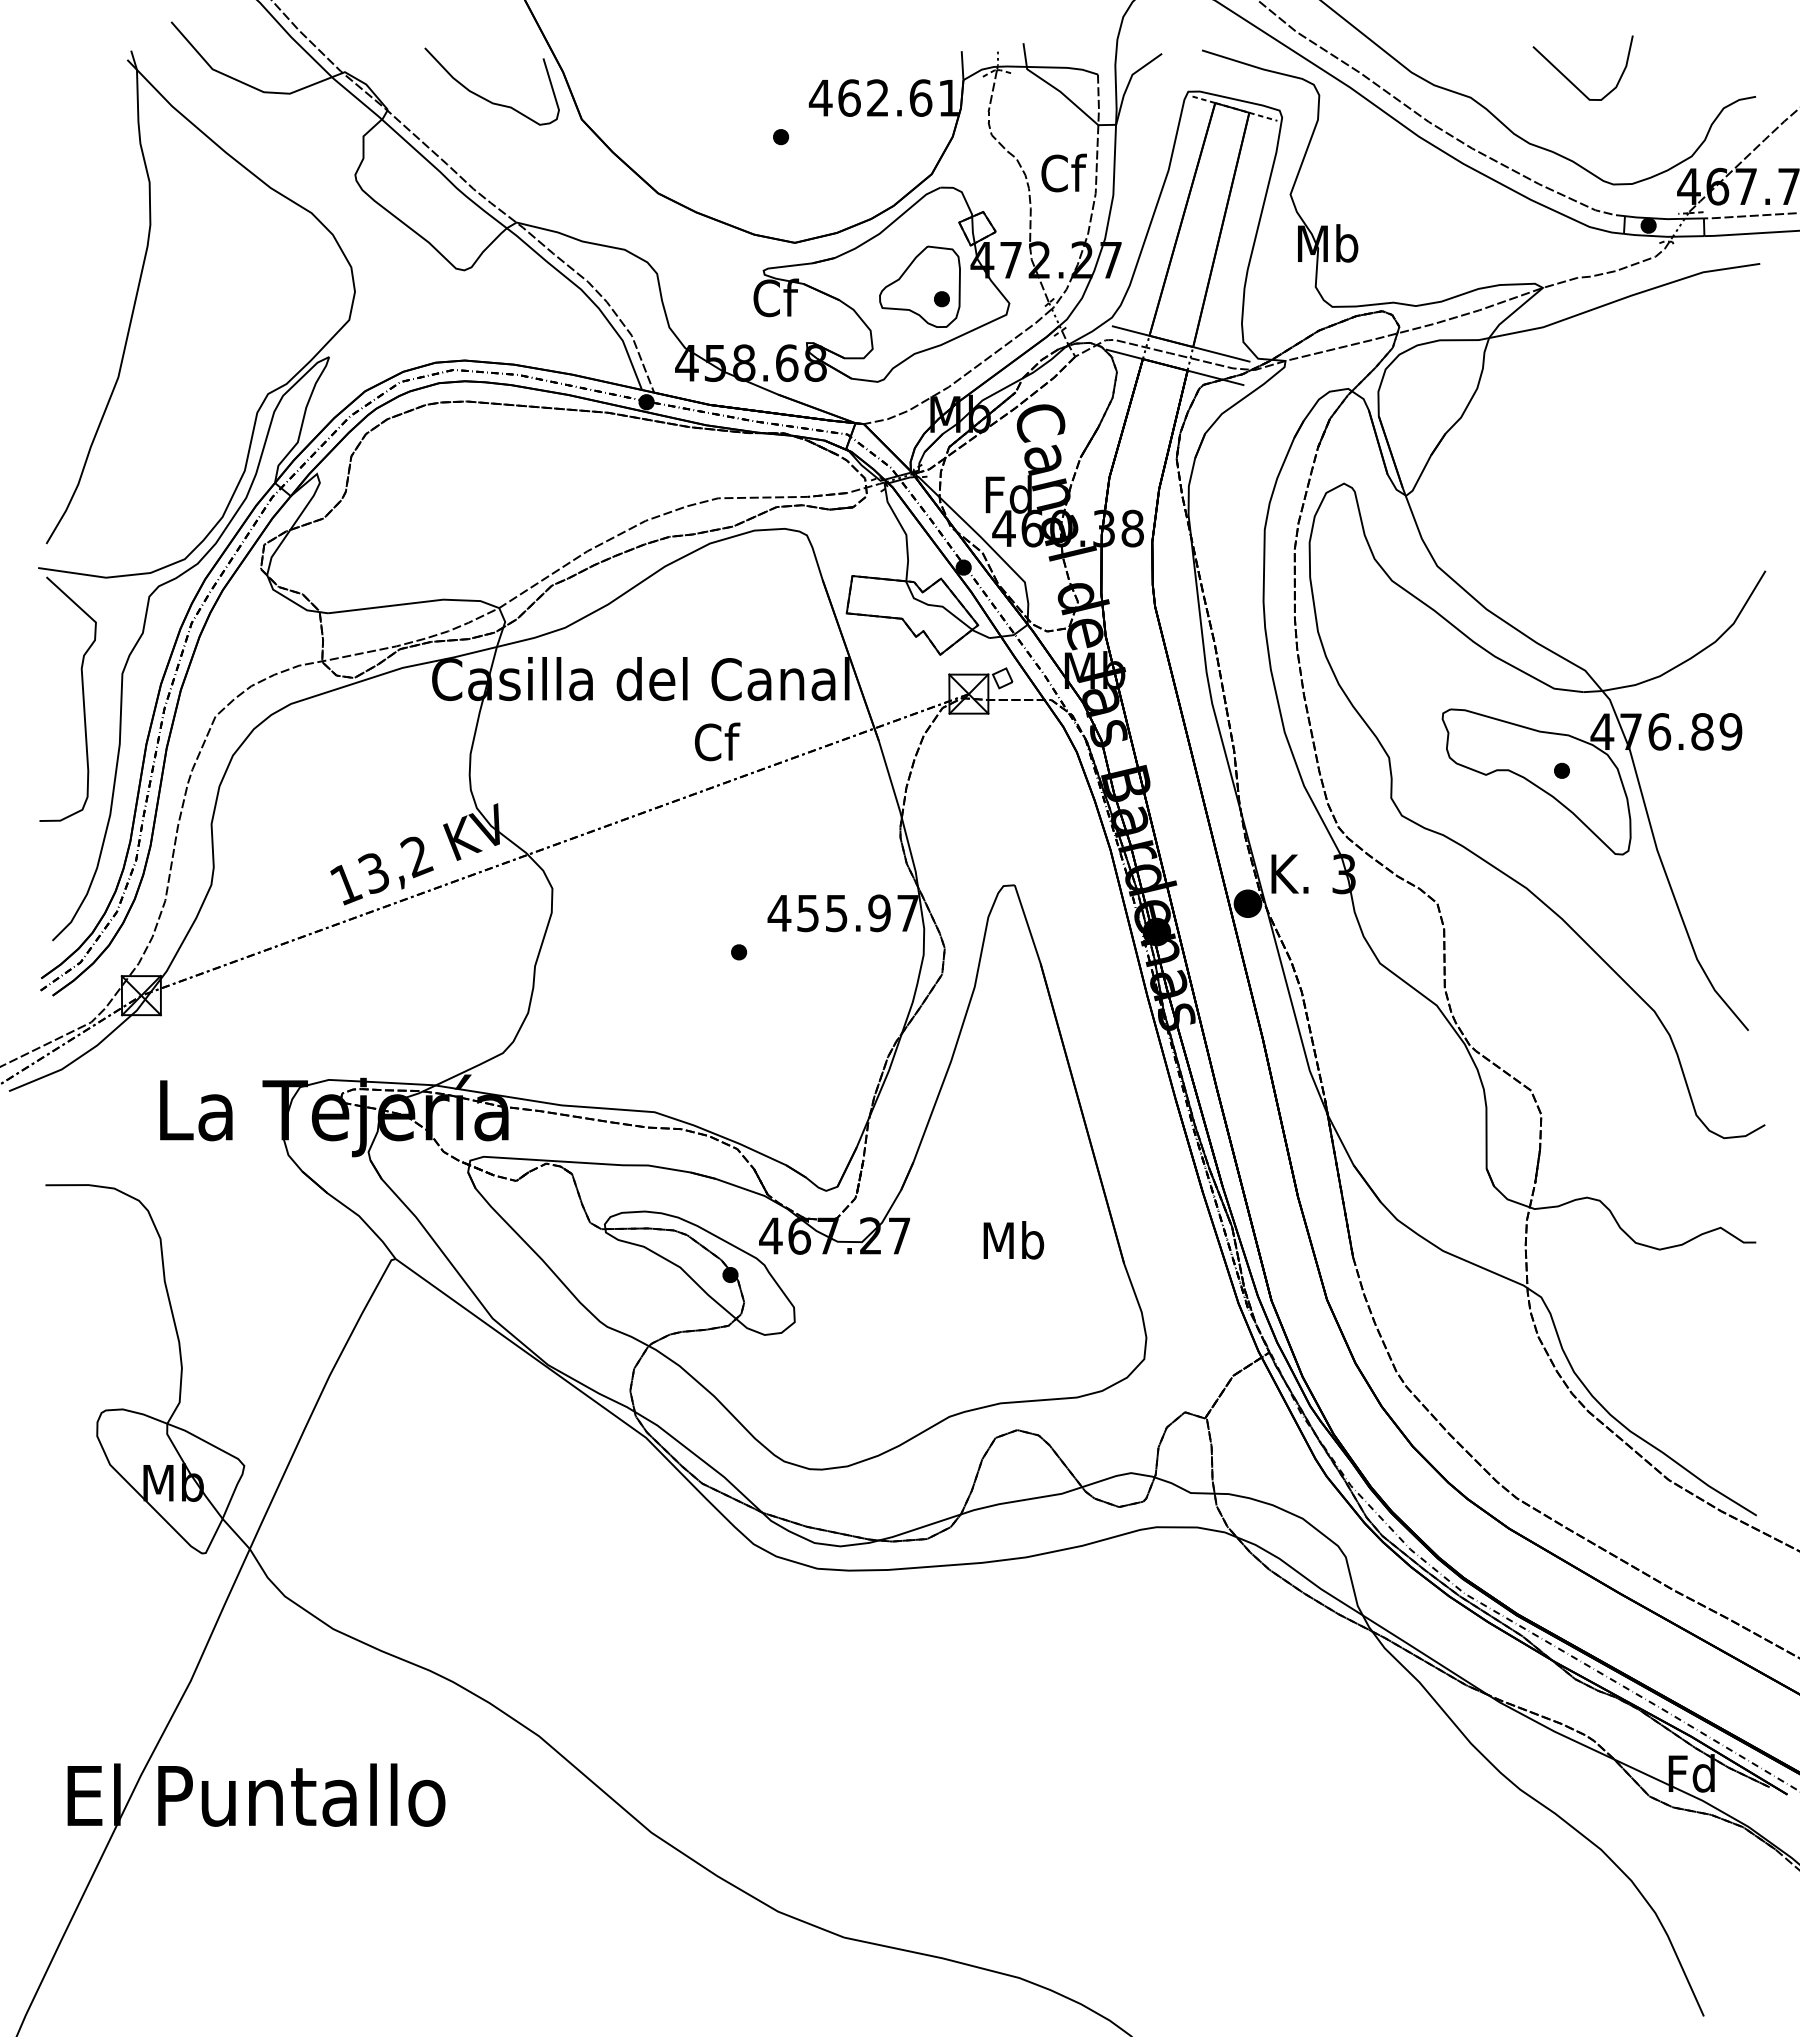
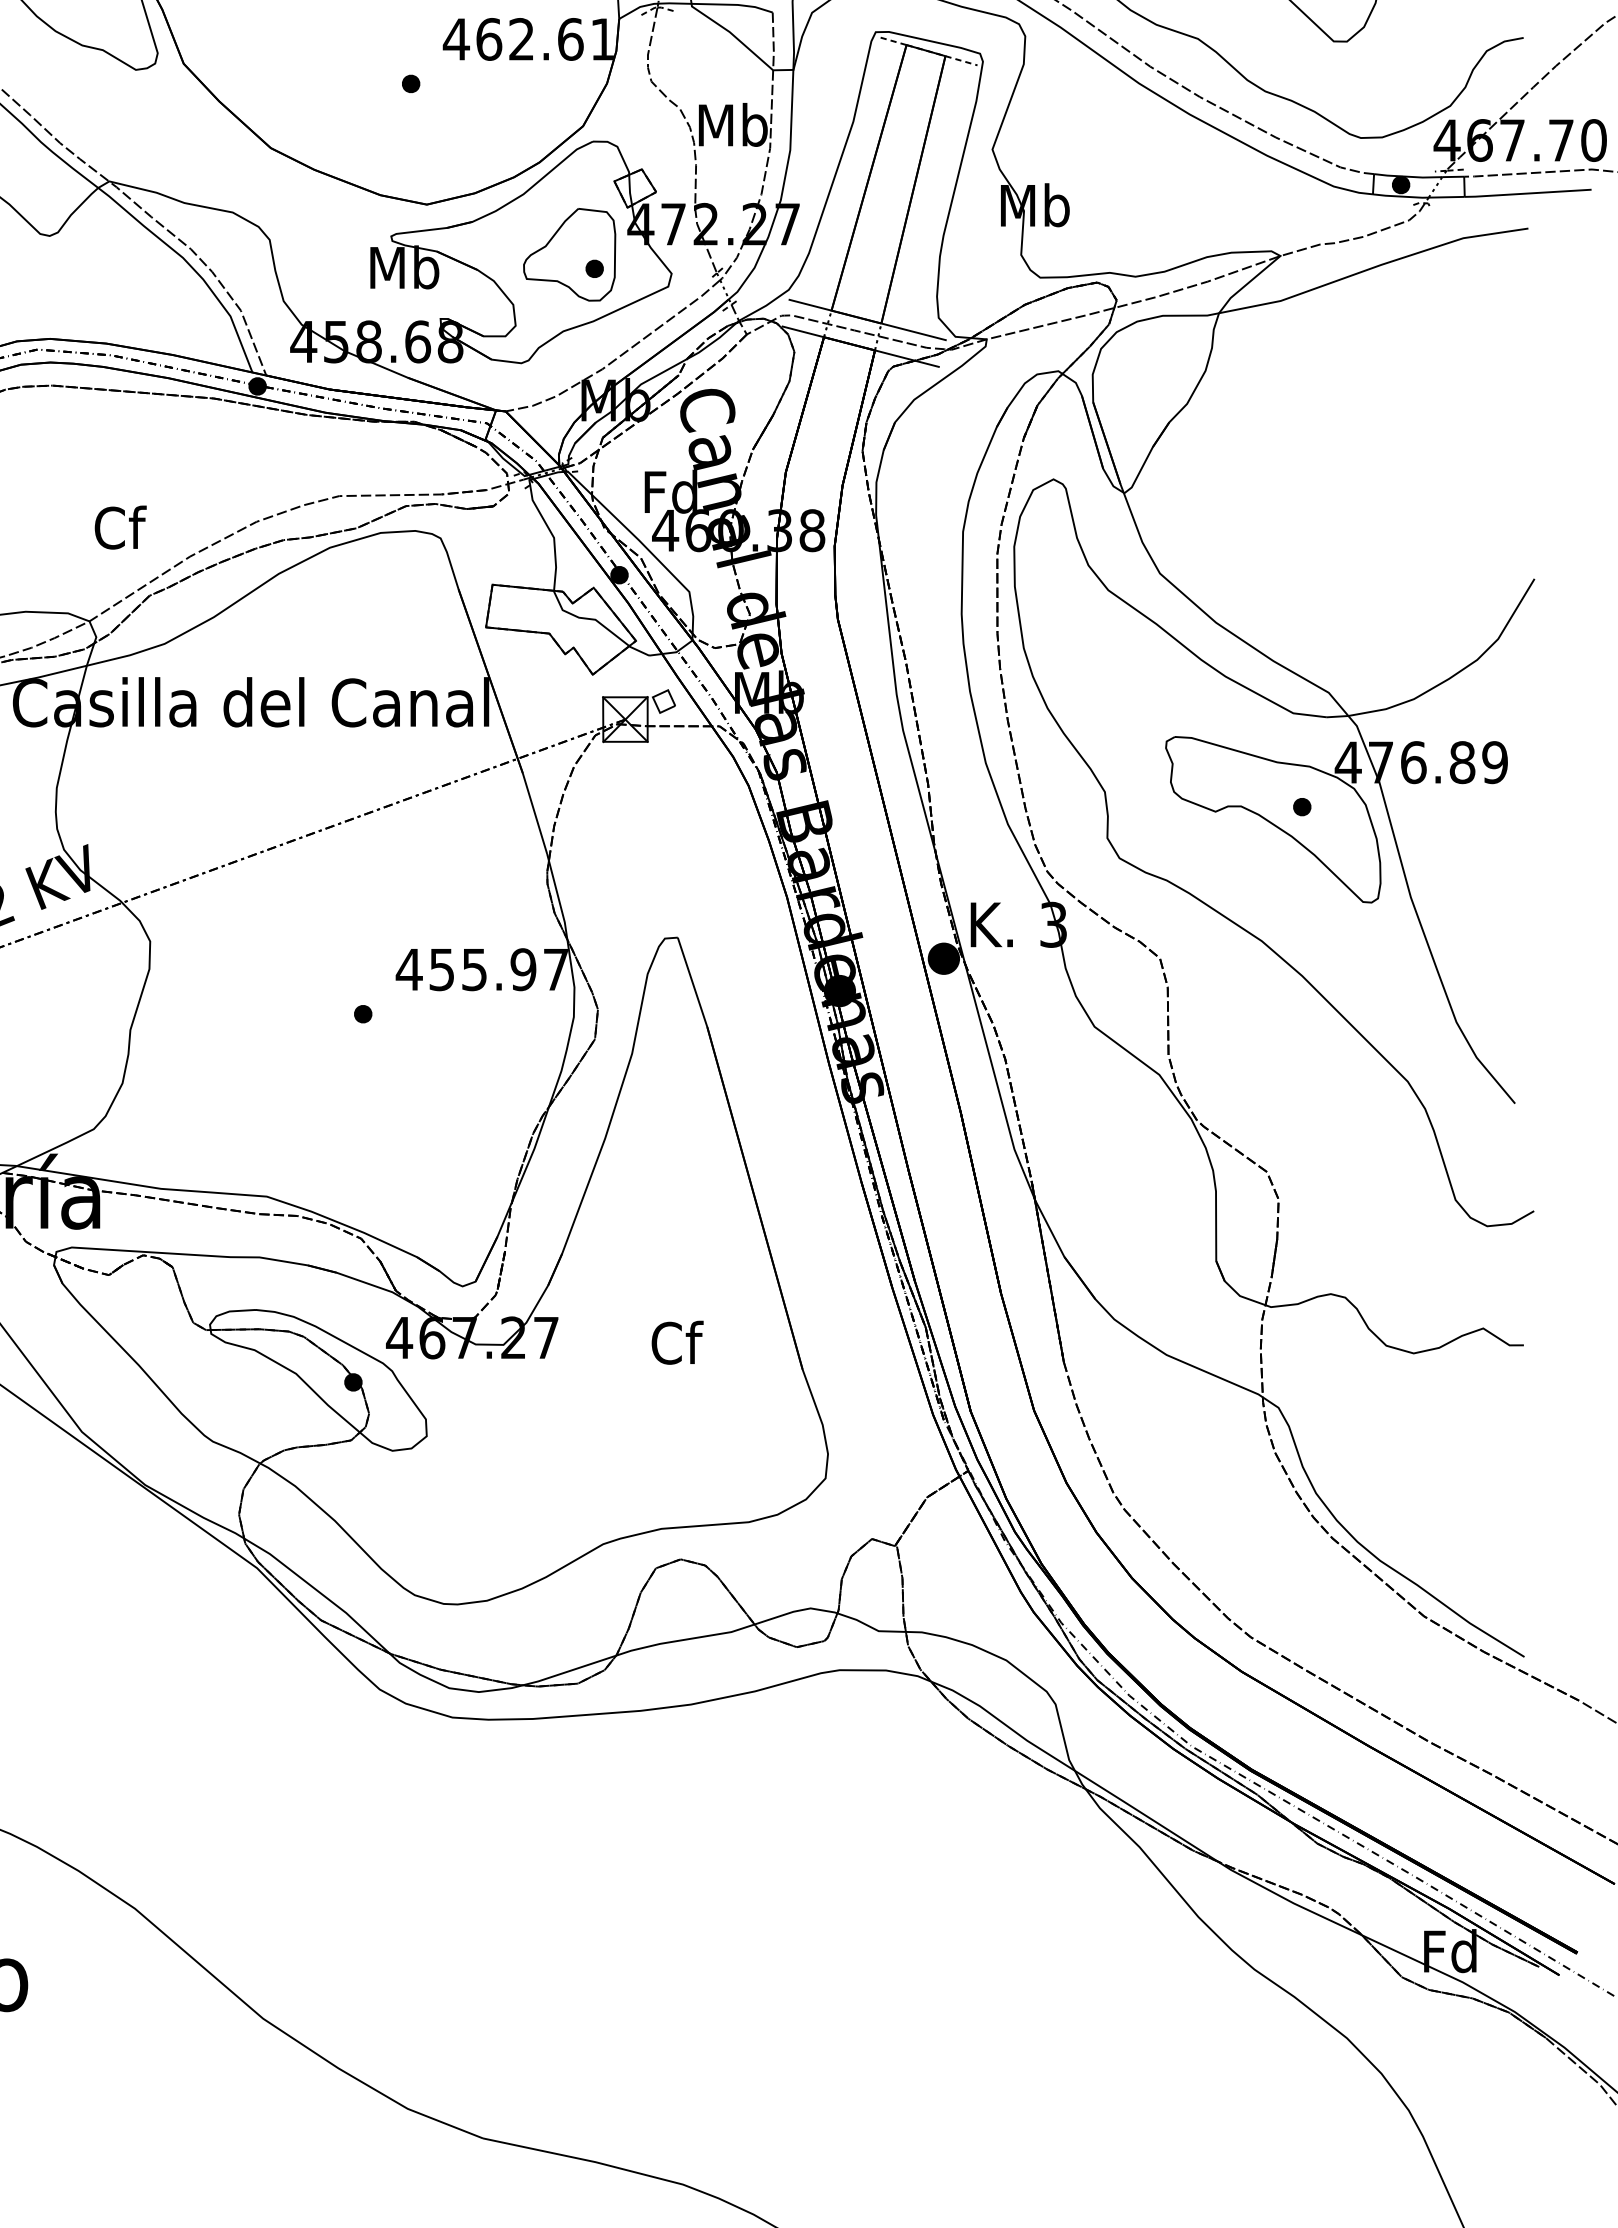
text: (1063, 172) -> (733, 124), Cf -> Mb
text: (775, 297) -> (404, 266), Cf -> Mb
text: (717, 741) -> (120, 527), moved
text: (1013, 1240) -> (676, 1343), Mb -> Cf

